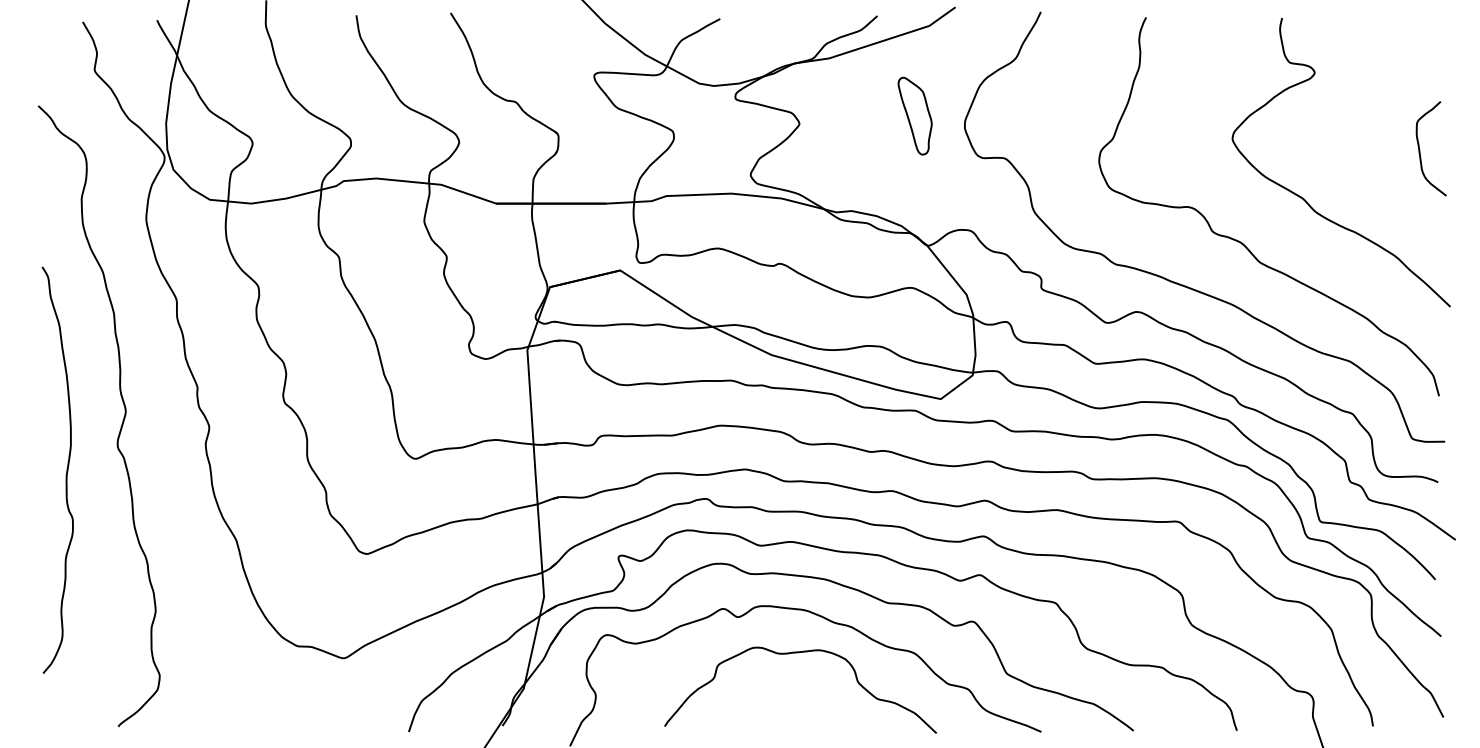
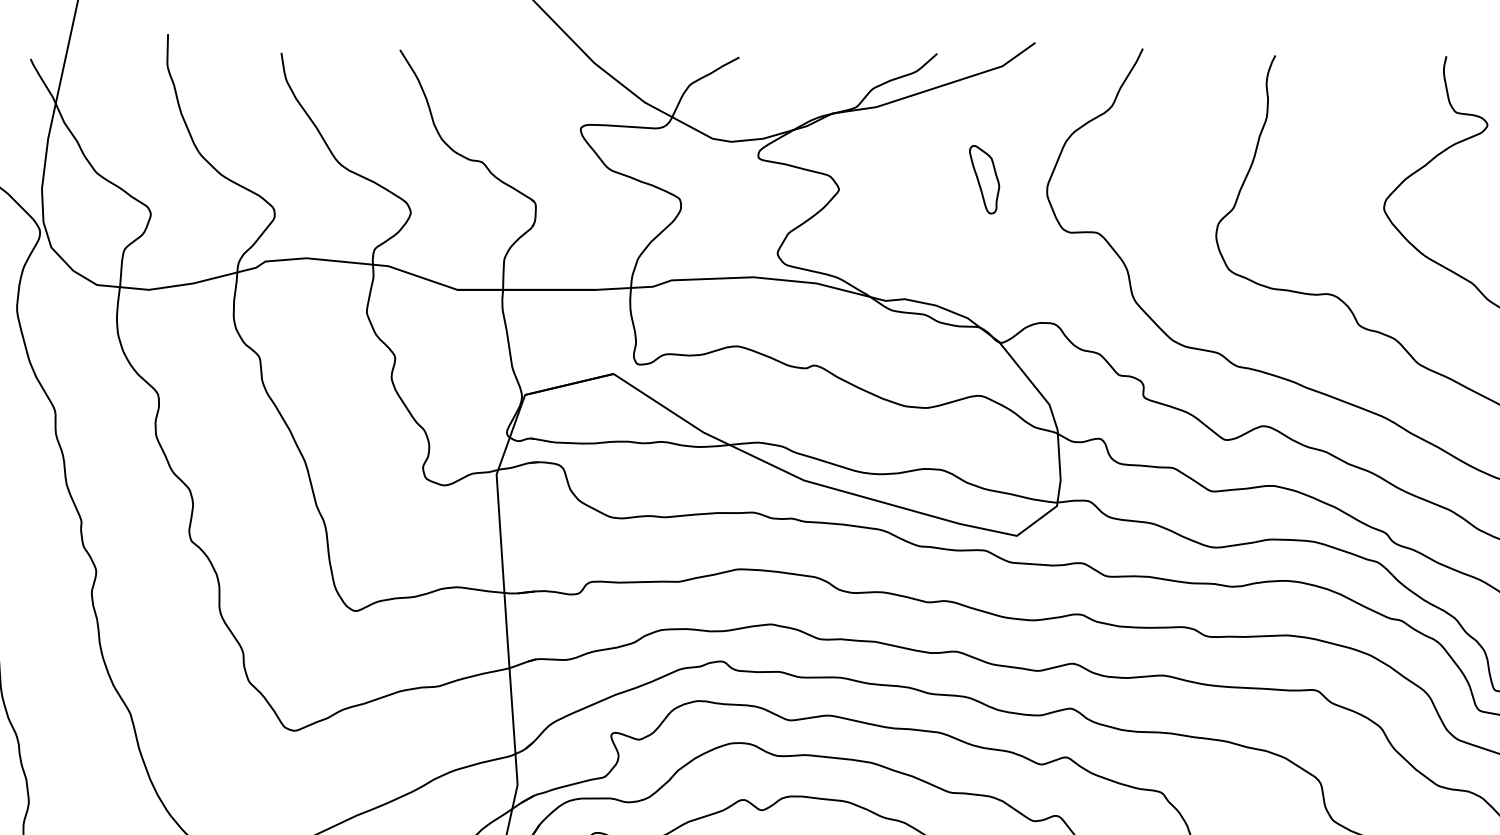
part: (914, 115) -> (983, 178), size x0.7

